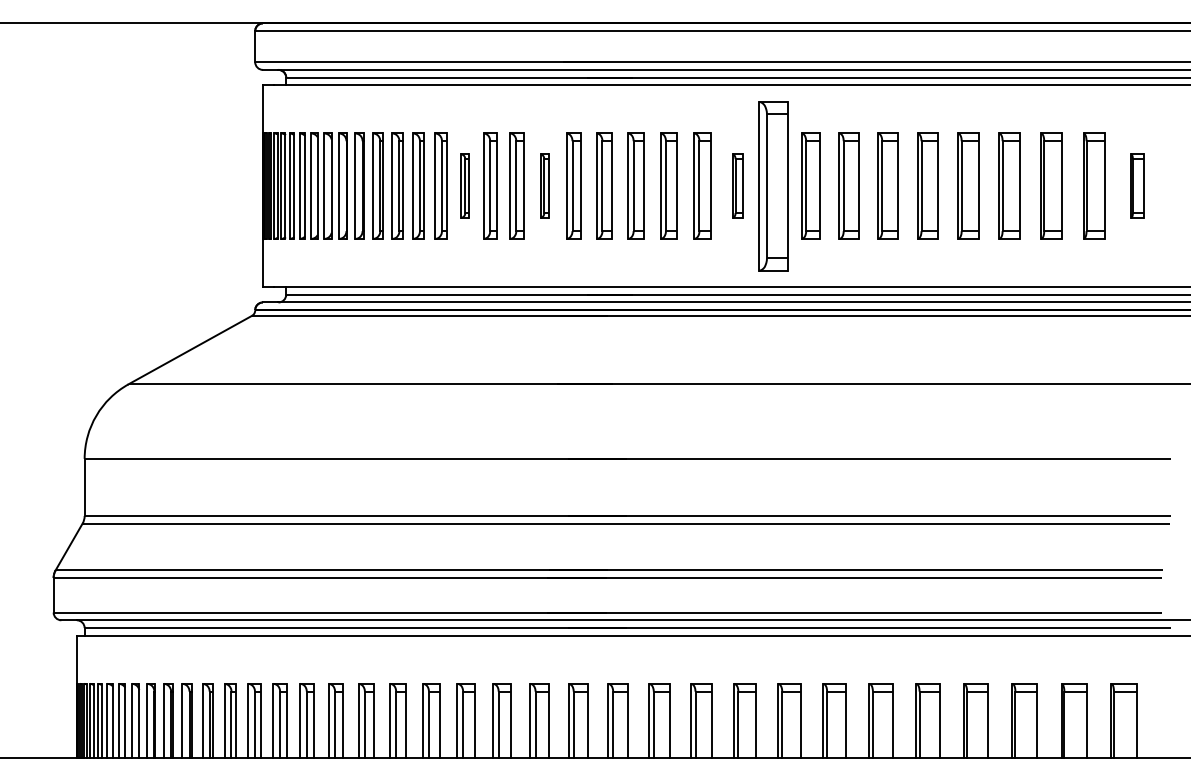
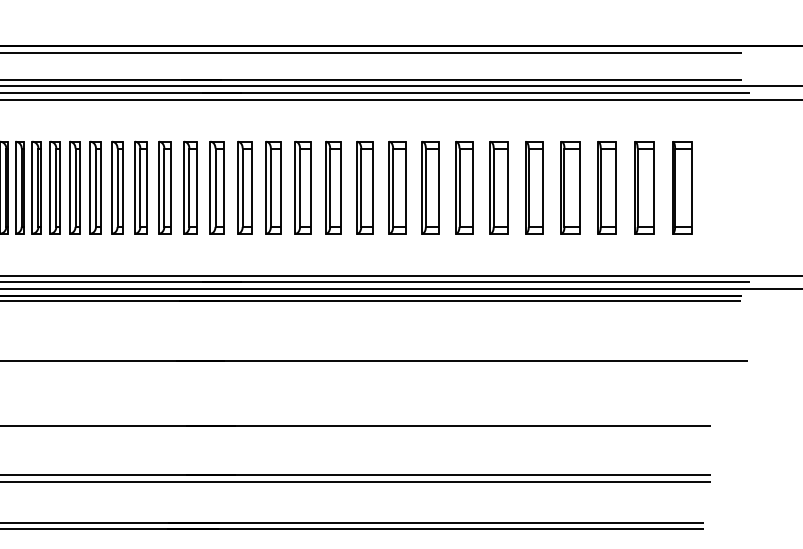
part: (464, 185) -> (95, 187), size x1.67
part: (544, 185) -> (164, 187), size x1.67
part: (737, 185) -> (333, 187), size x1.67
part: (773, 185) -> (364, 187), size x0.62
part: (1137, 185) -> (682, 187), size x1.67

